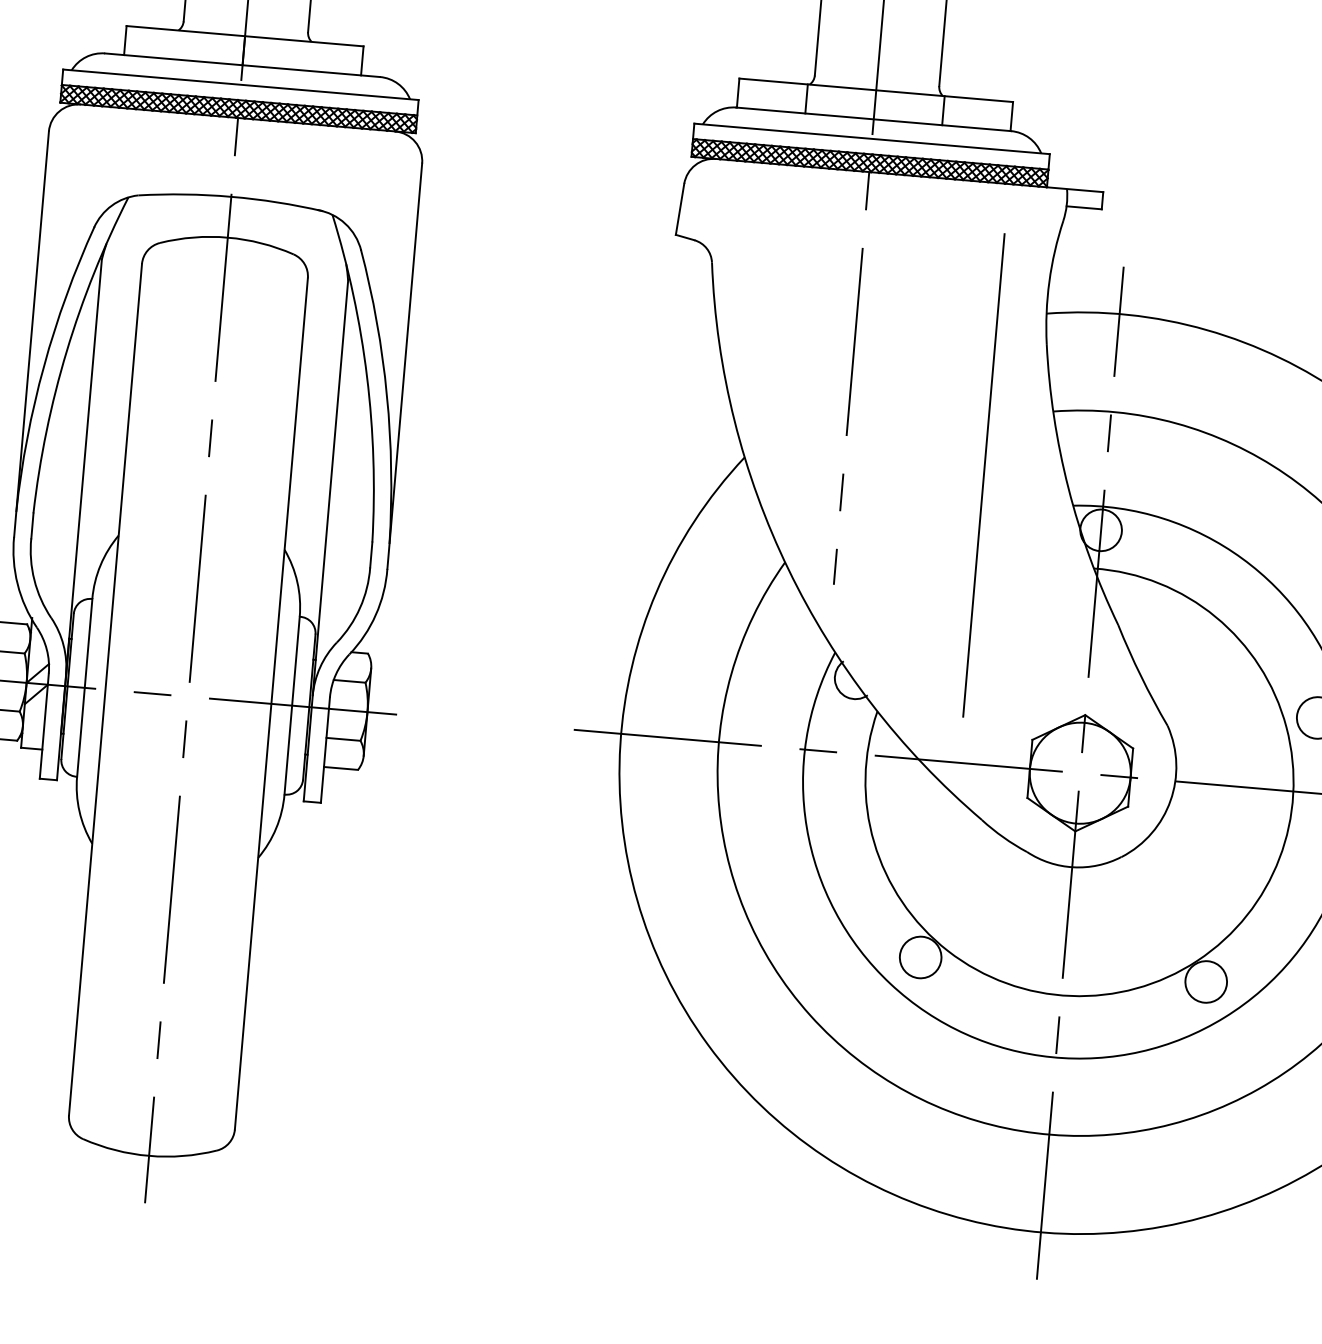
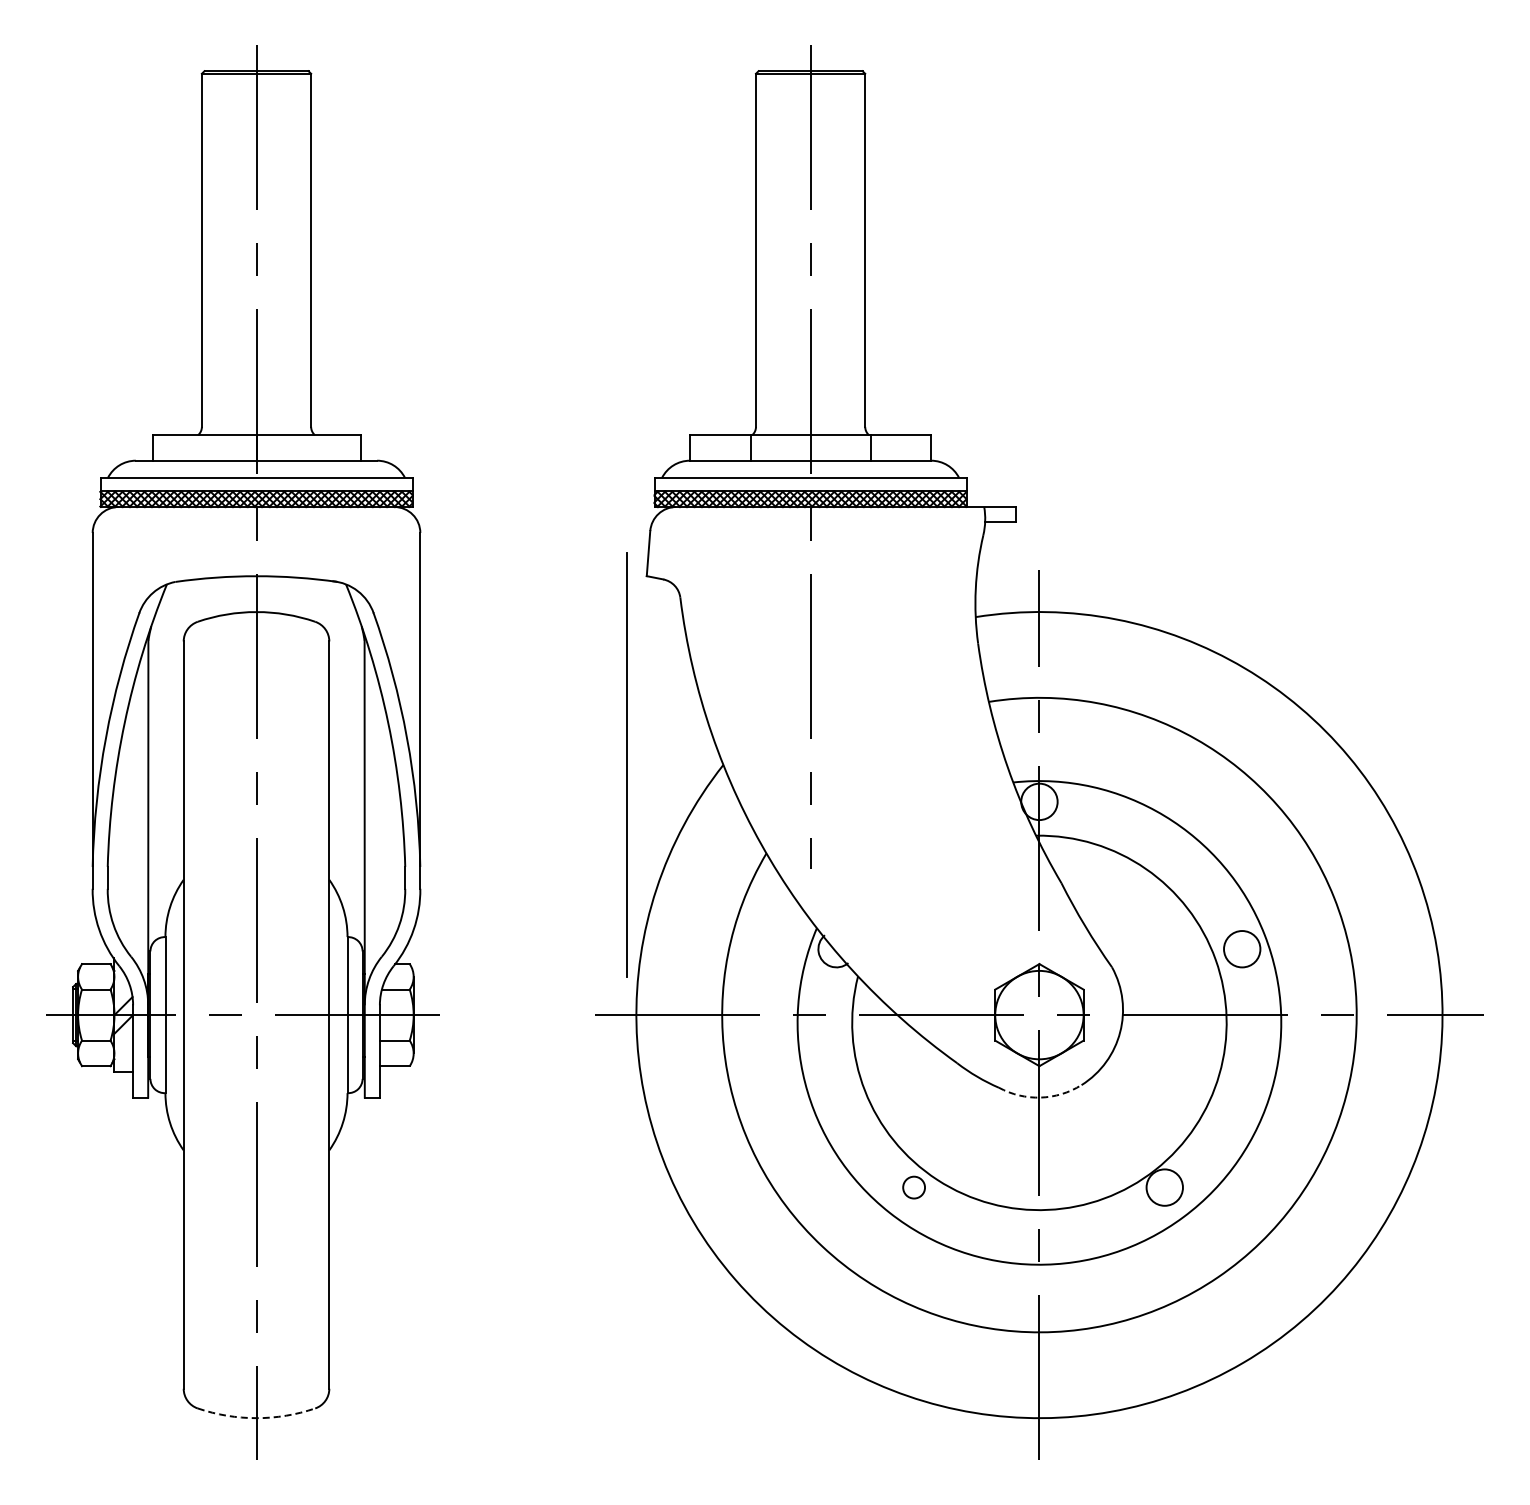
line: (983, 475) -> (626, 764), moved
arc: (1073, 867) -> (1040, 1097), solid -> dashed
circle: (919, 957) -> (913, 1187), size x0.6
arc: (149, 1156) -> (256, 1418), solid -> dashed

